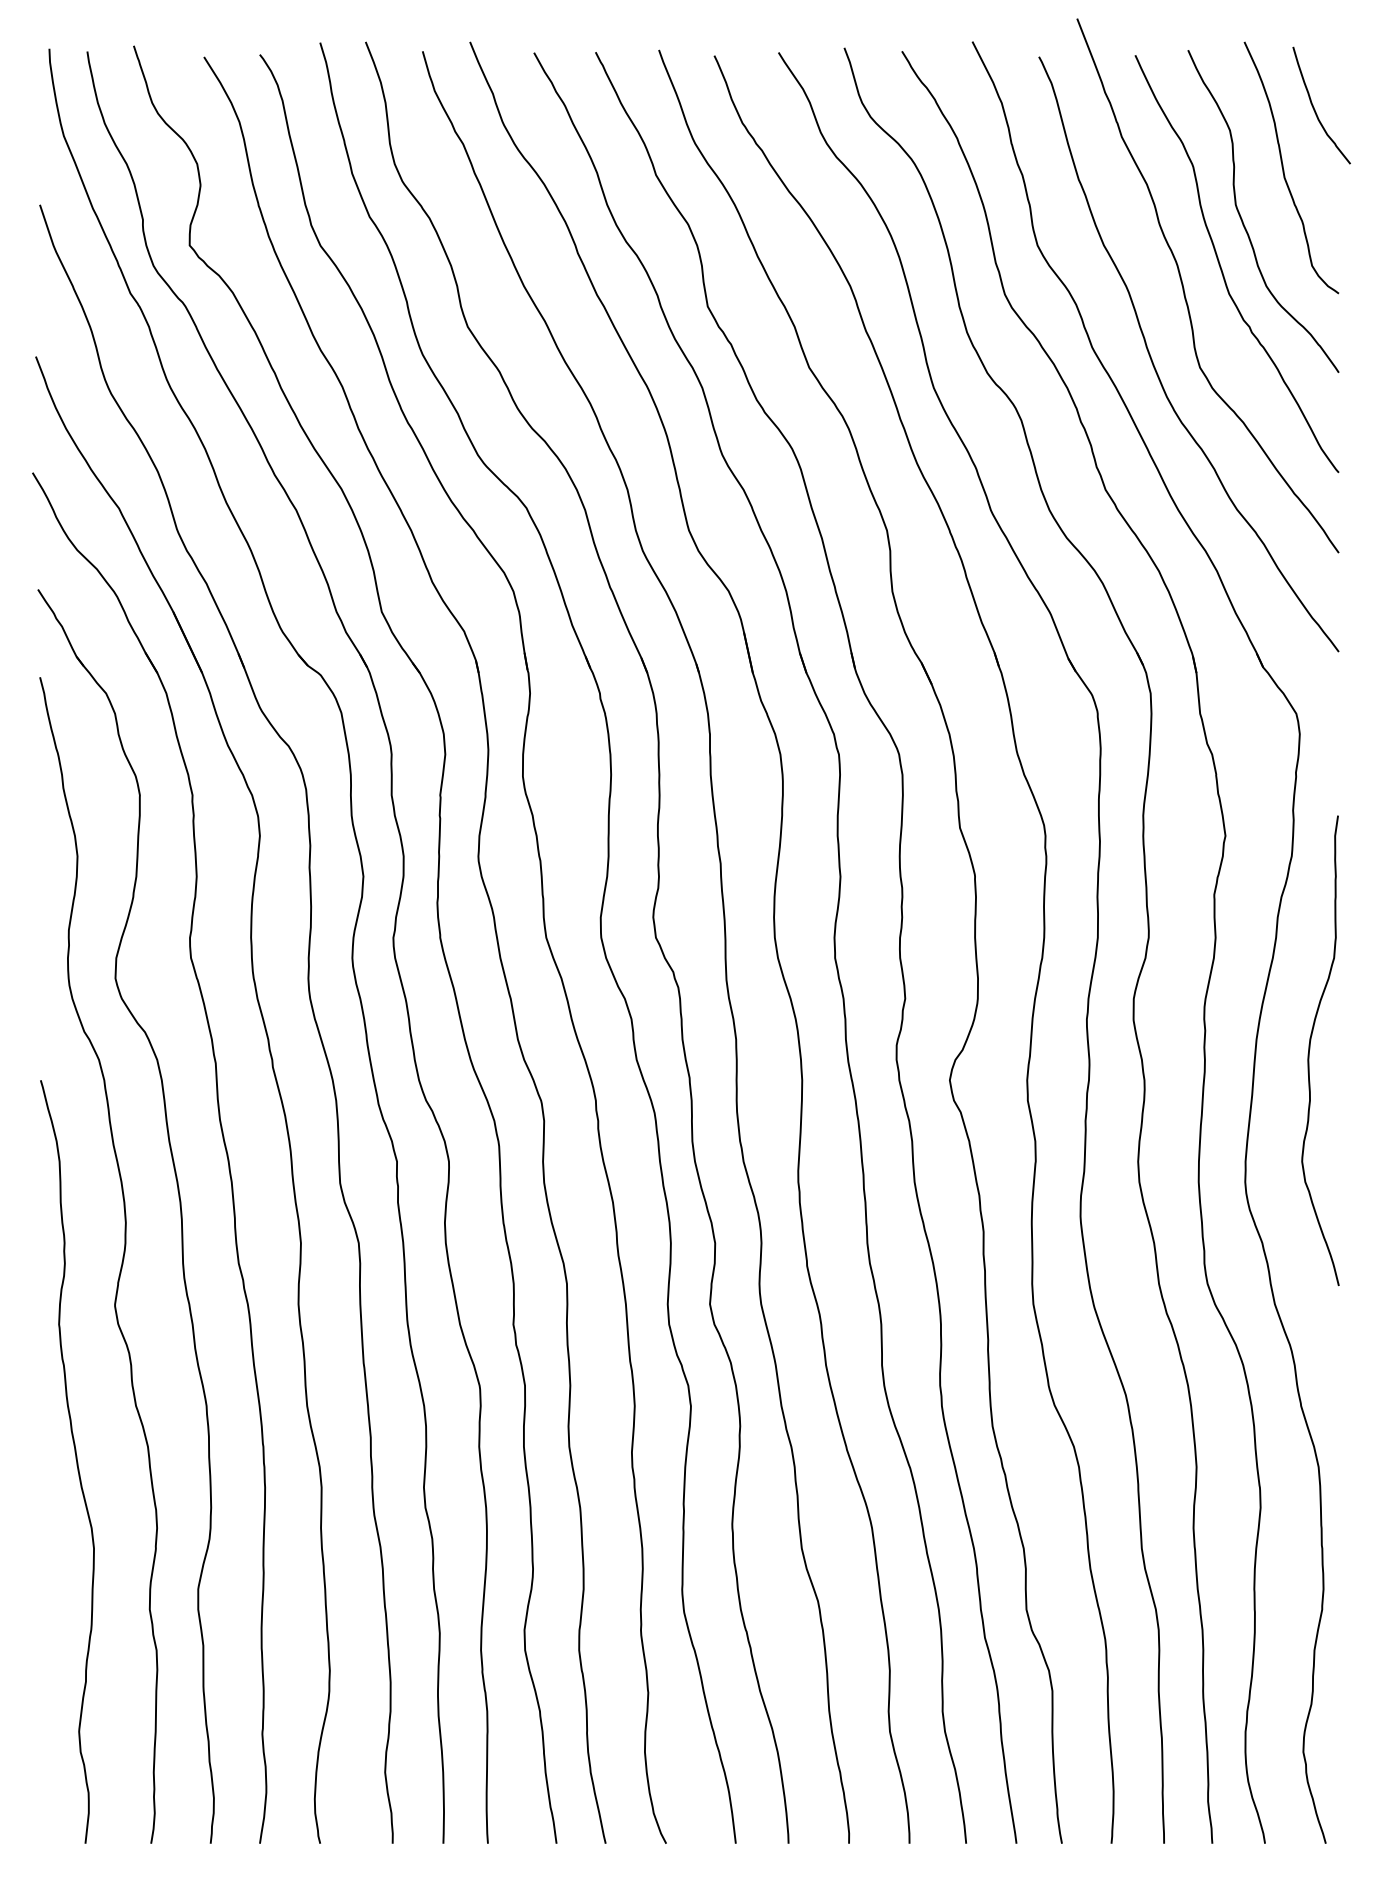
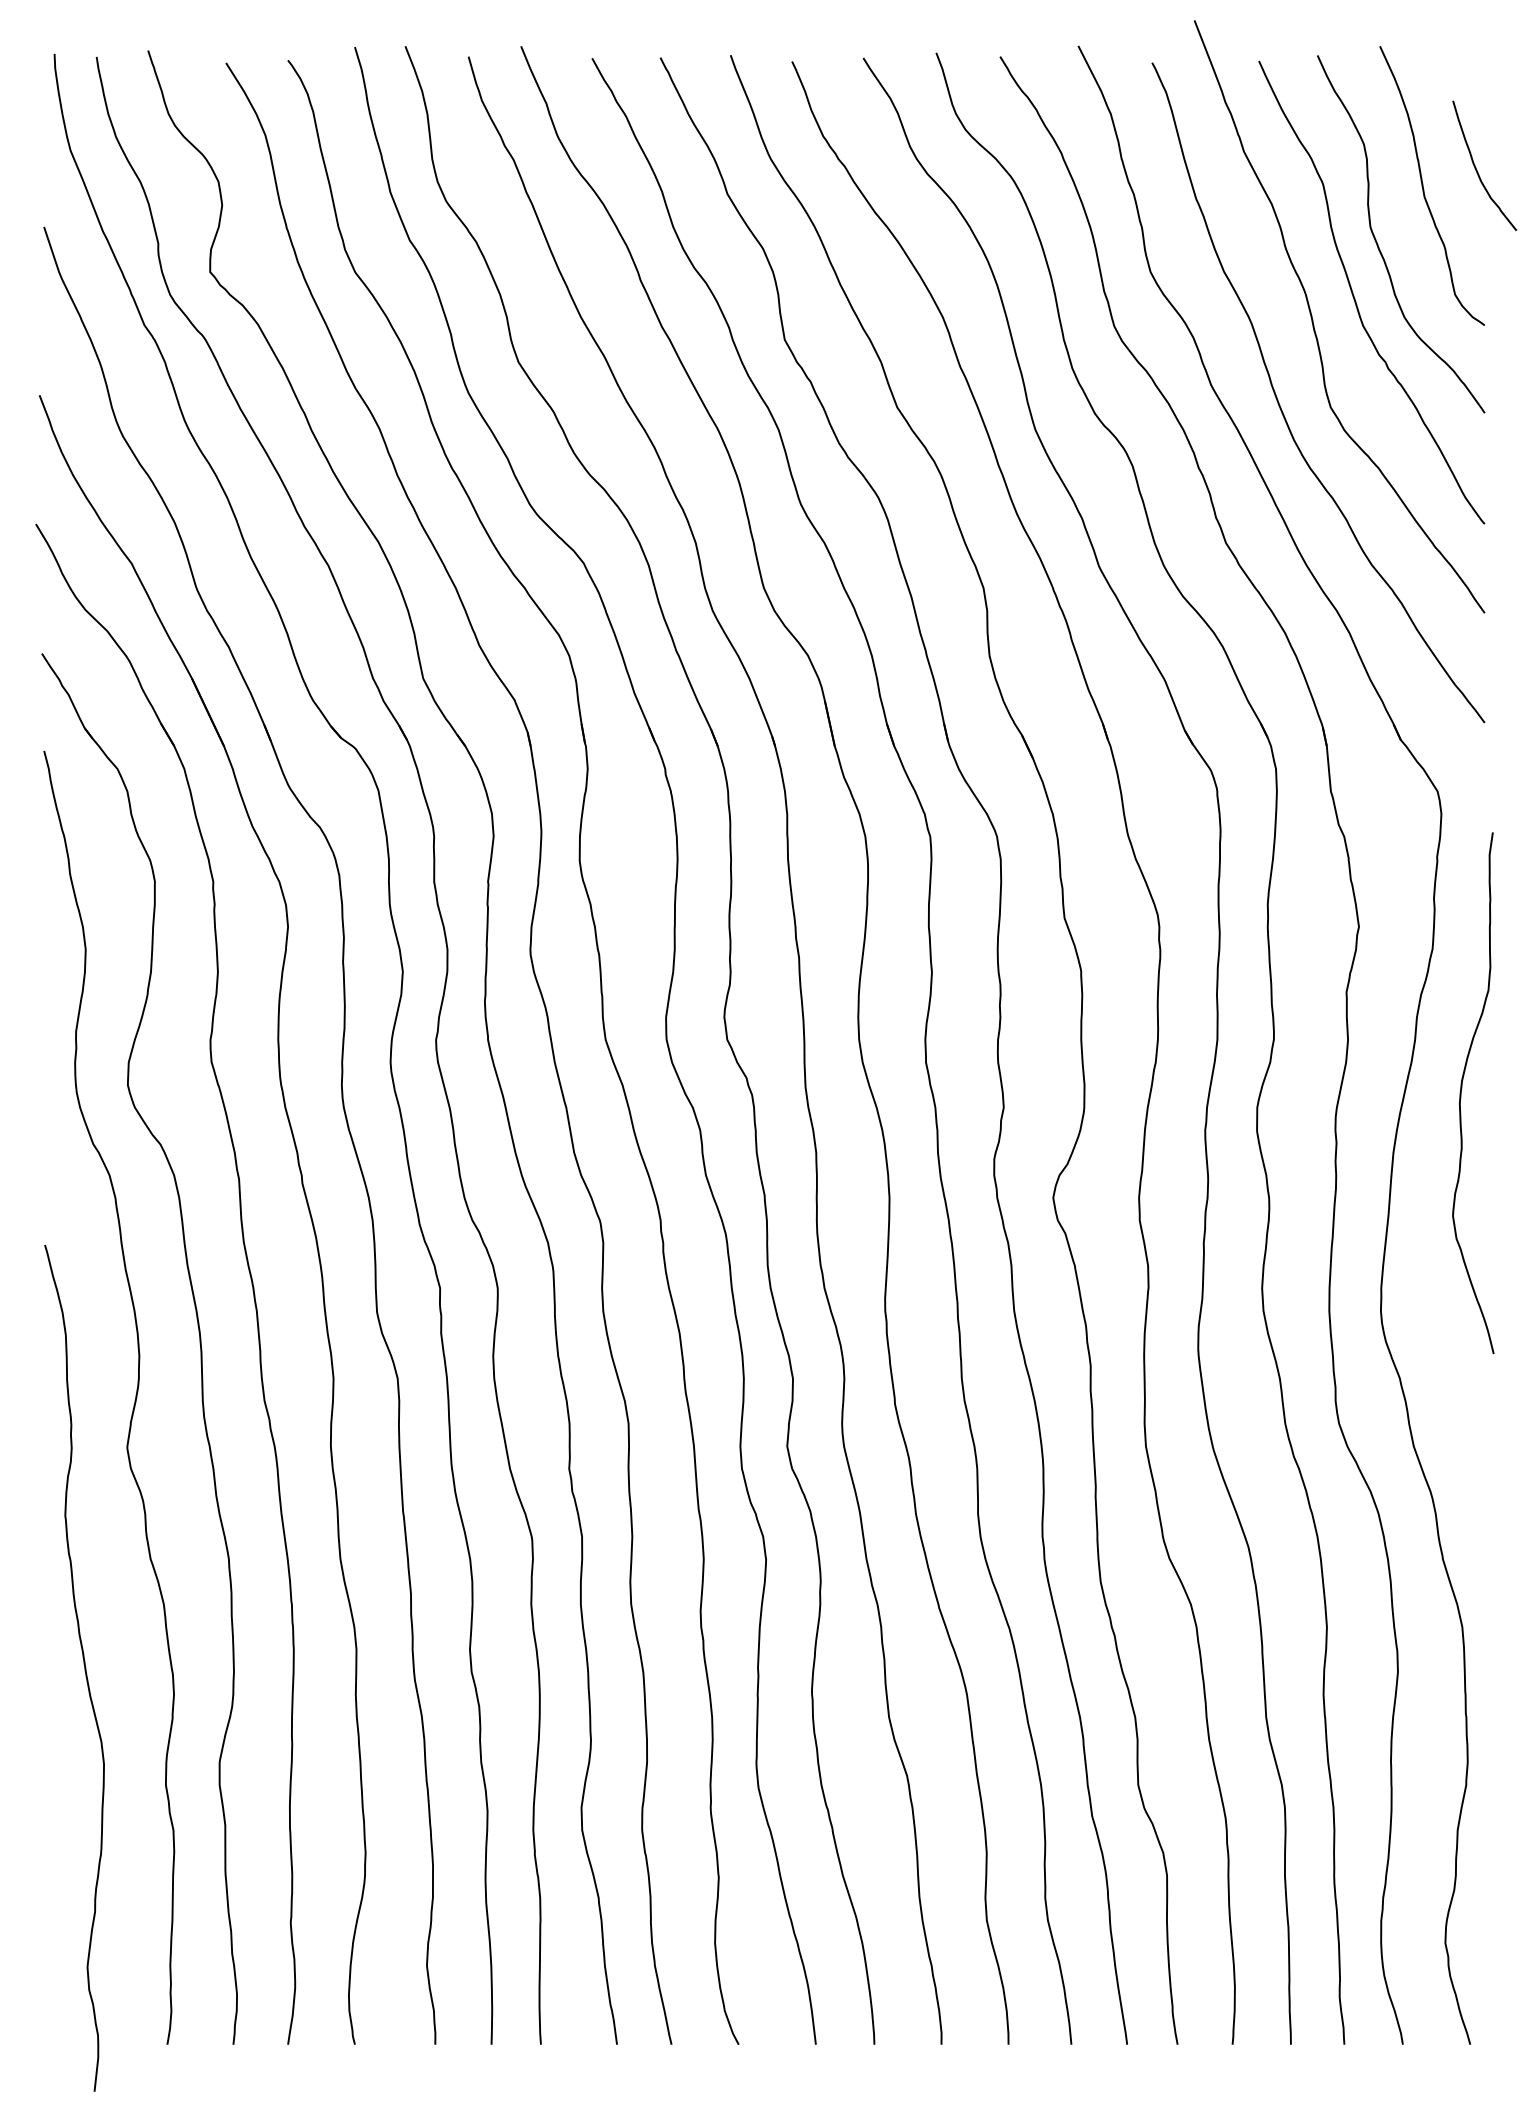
curve: (1315, 108) -> (1477, 169), moved
curve: (1309, 1051) -> (1461, 1093), moved
curve: (75, 1458) -> (83, 1664), moved

